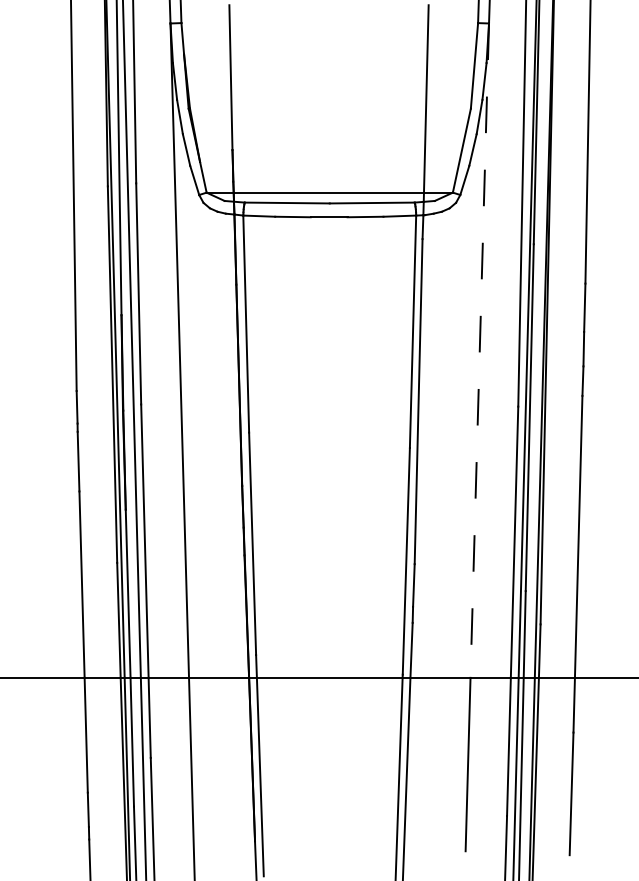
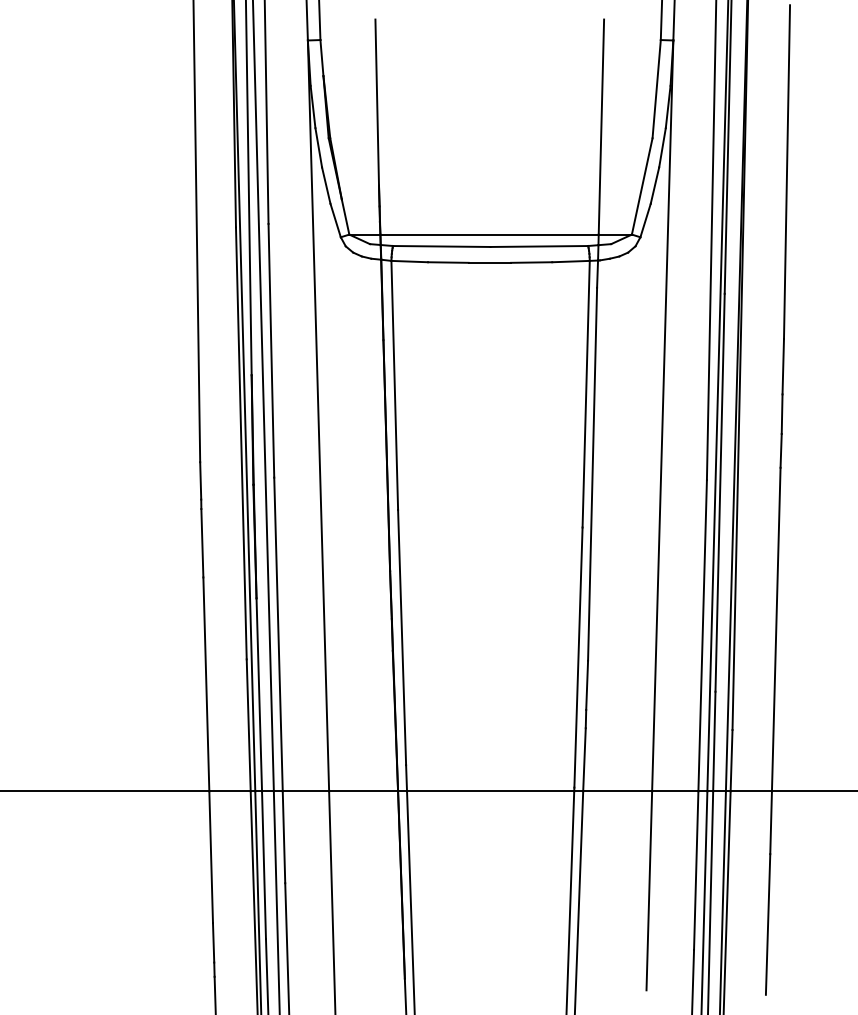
line: (479, 350) -> (662, 415), dashed -> solid

